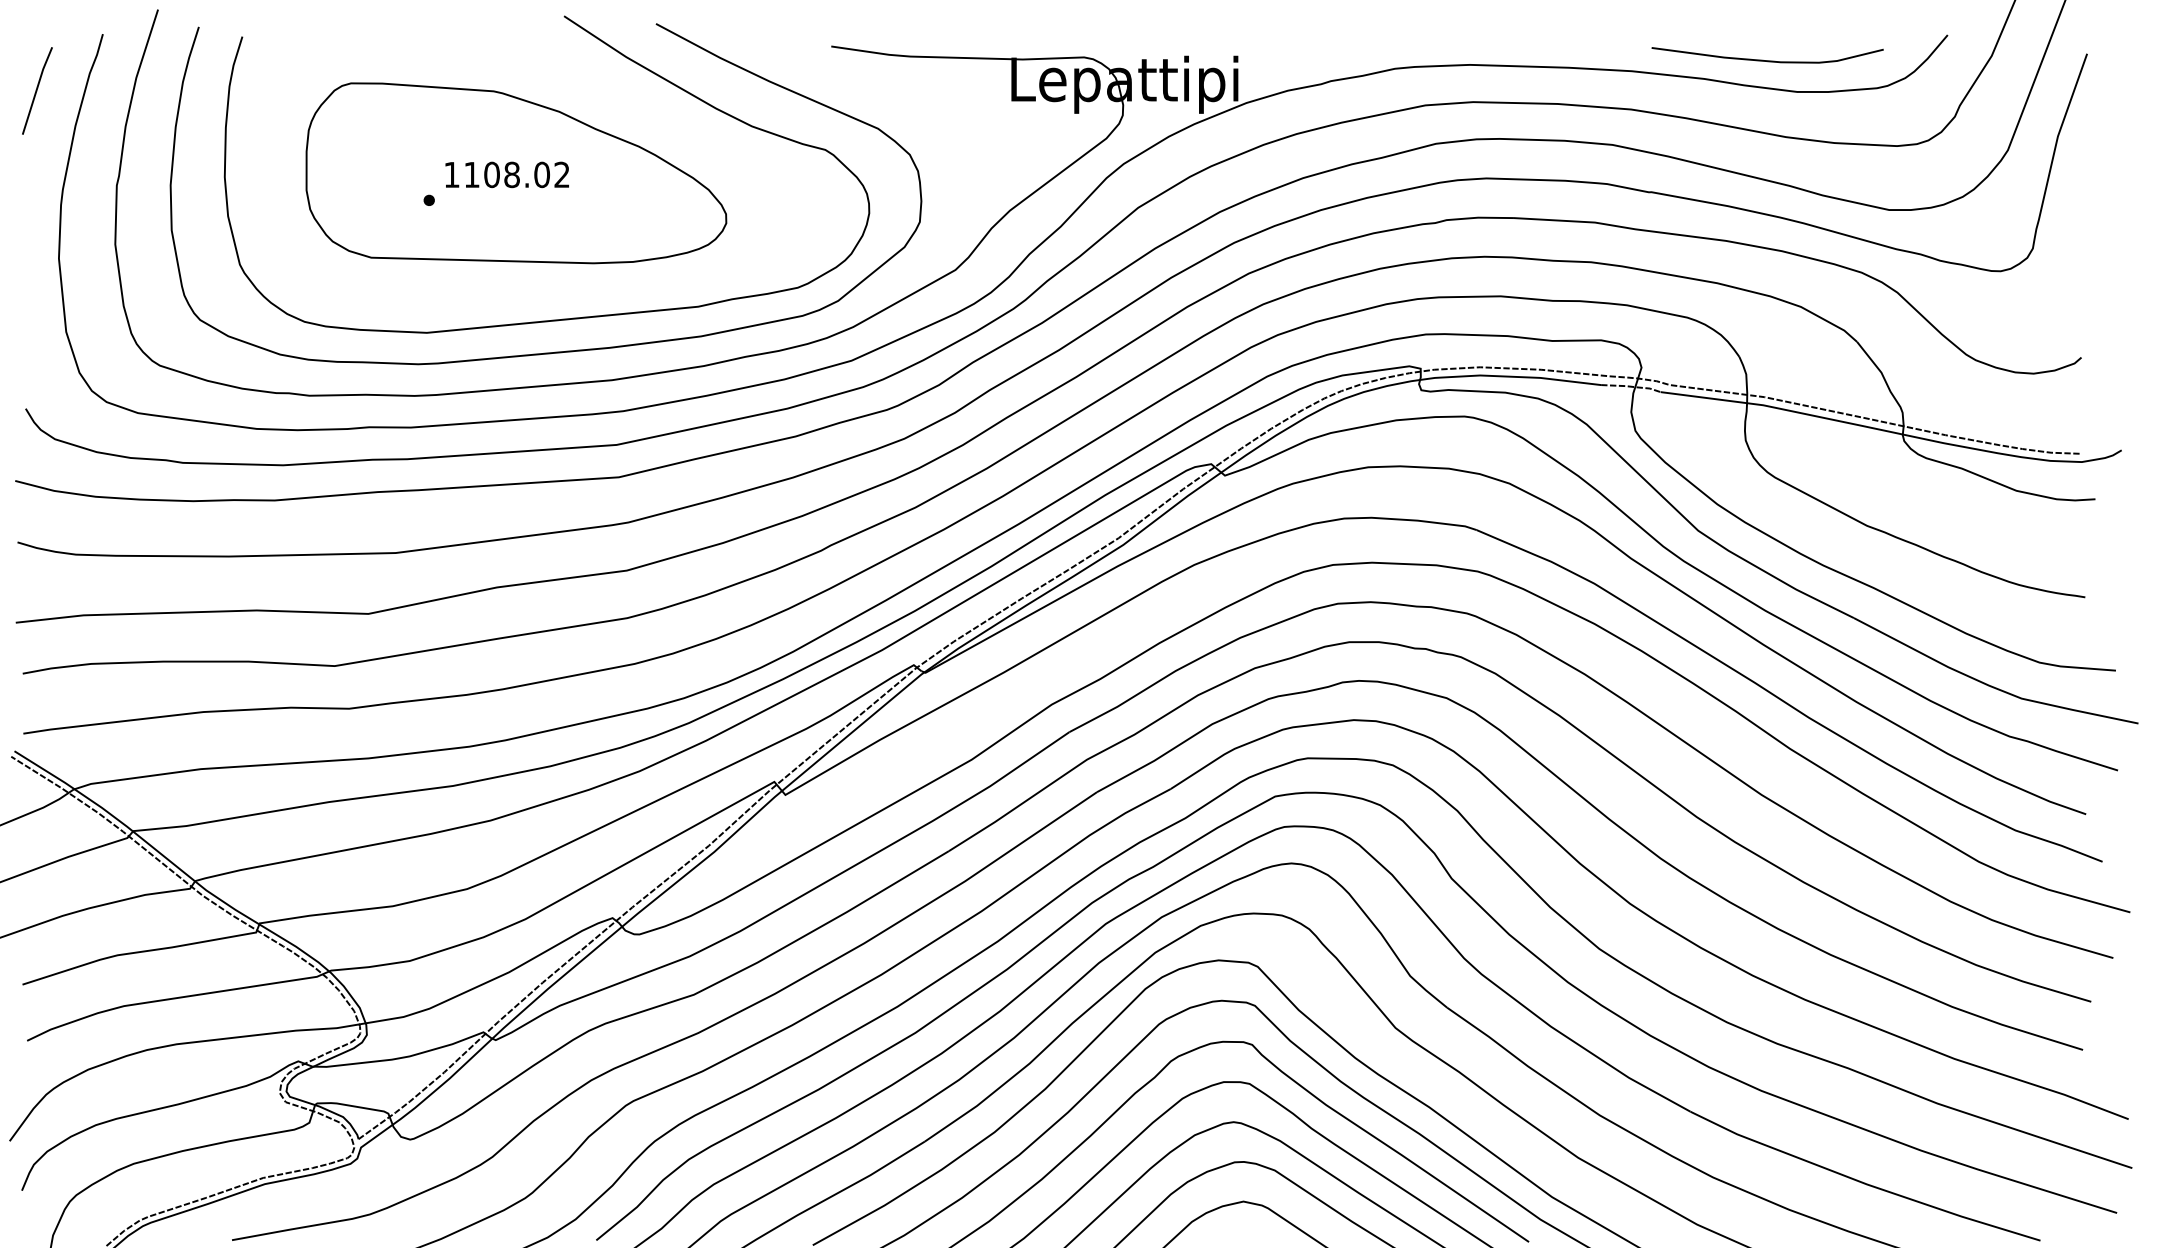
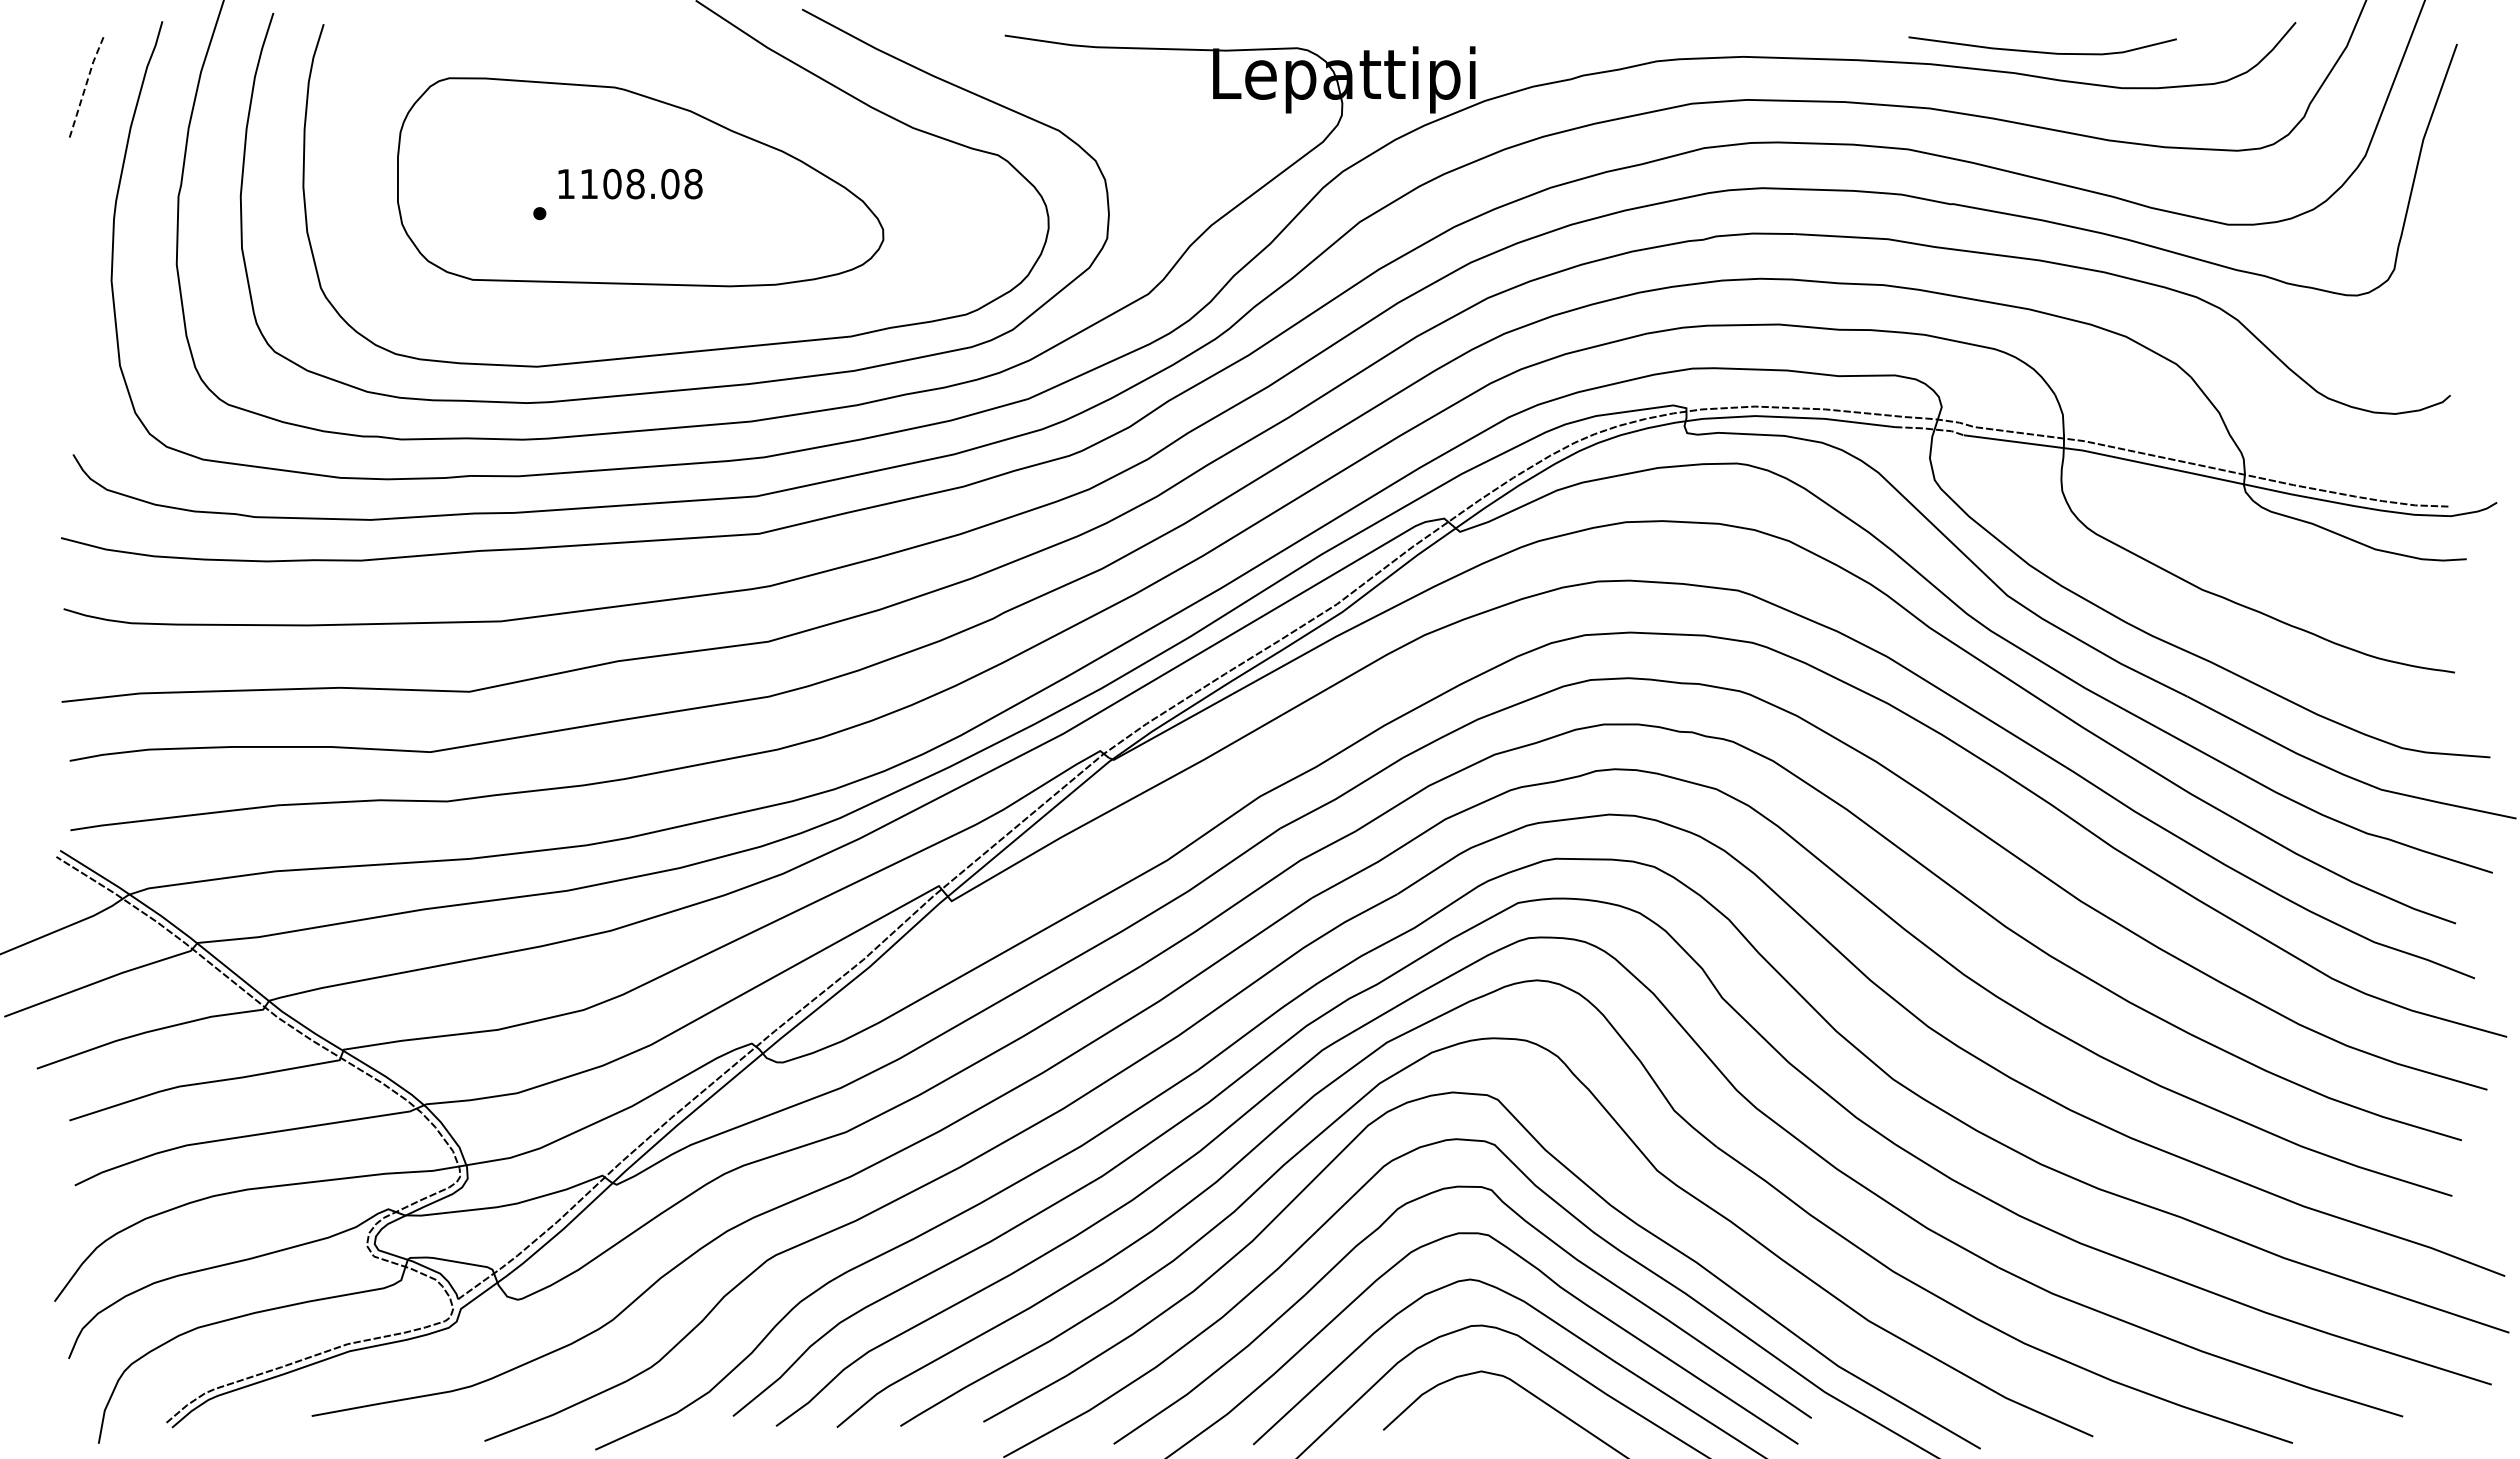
curve: (1767, 60) -> (2042, 51), moved
line: (36, 89) -> (85, 85), solid -> dashed
text: (562, 174) -> (693, 183), 1108.02 -> 1108.08

